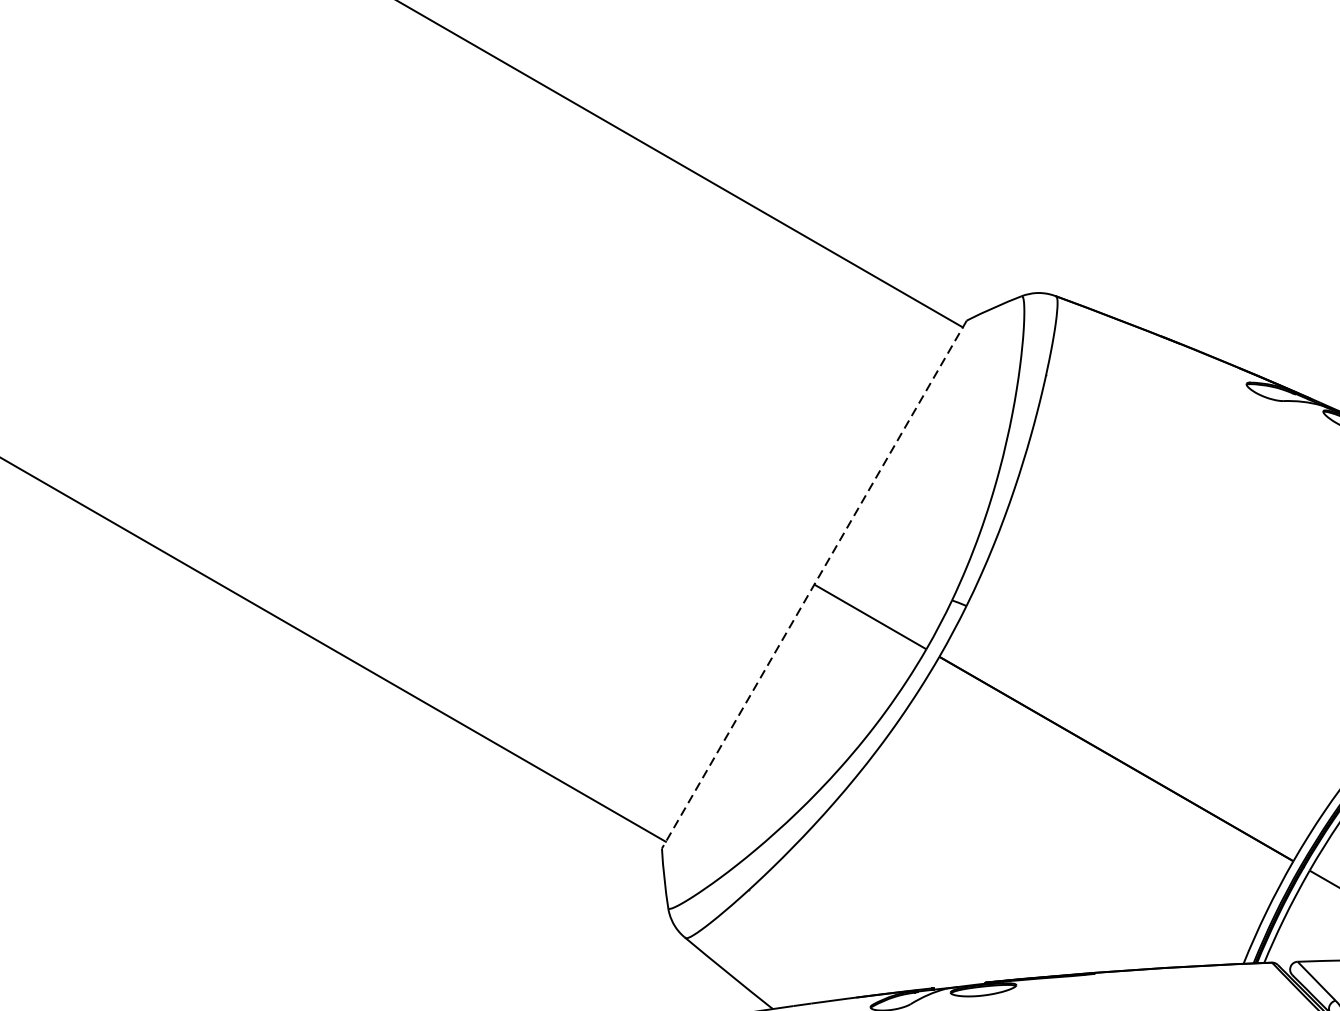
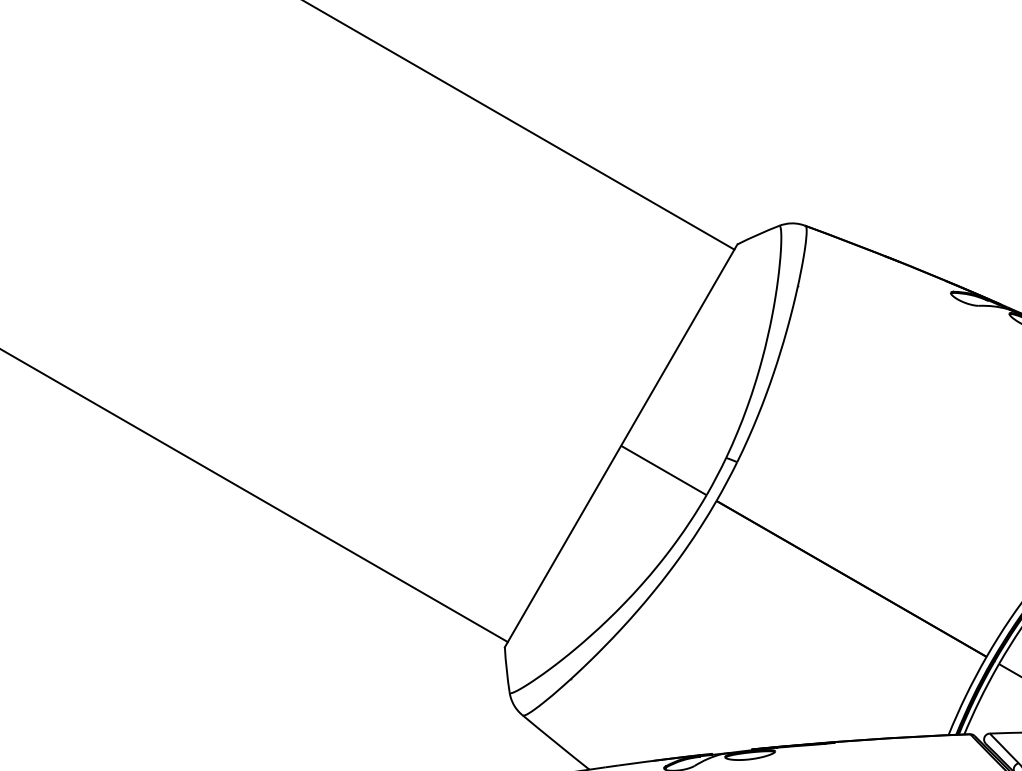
line: (814, 584) -> (621, 445), dashed -> solid

